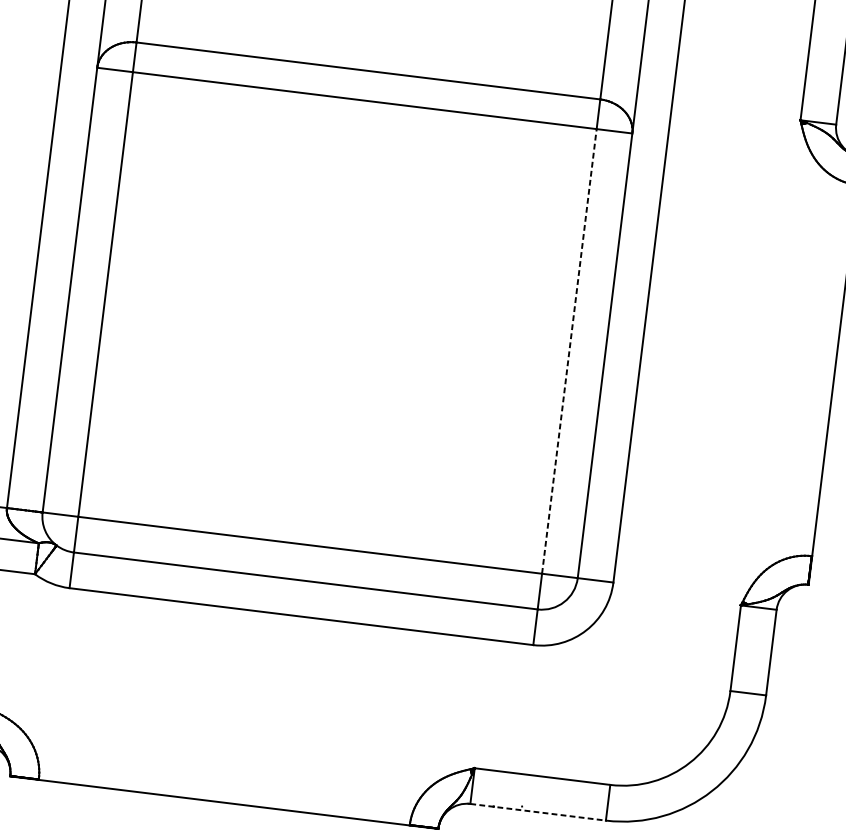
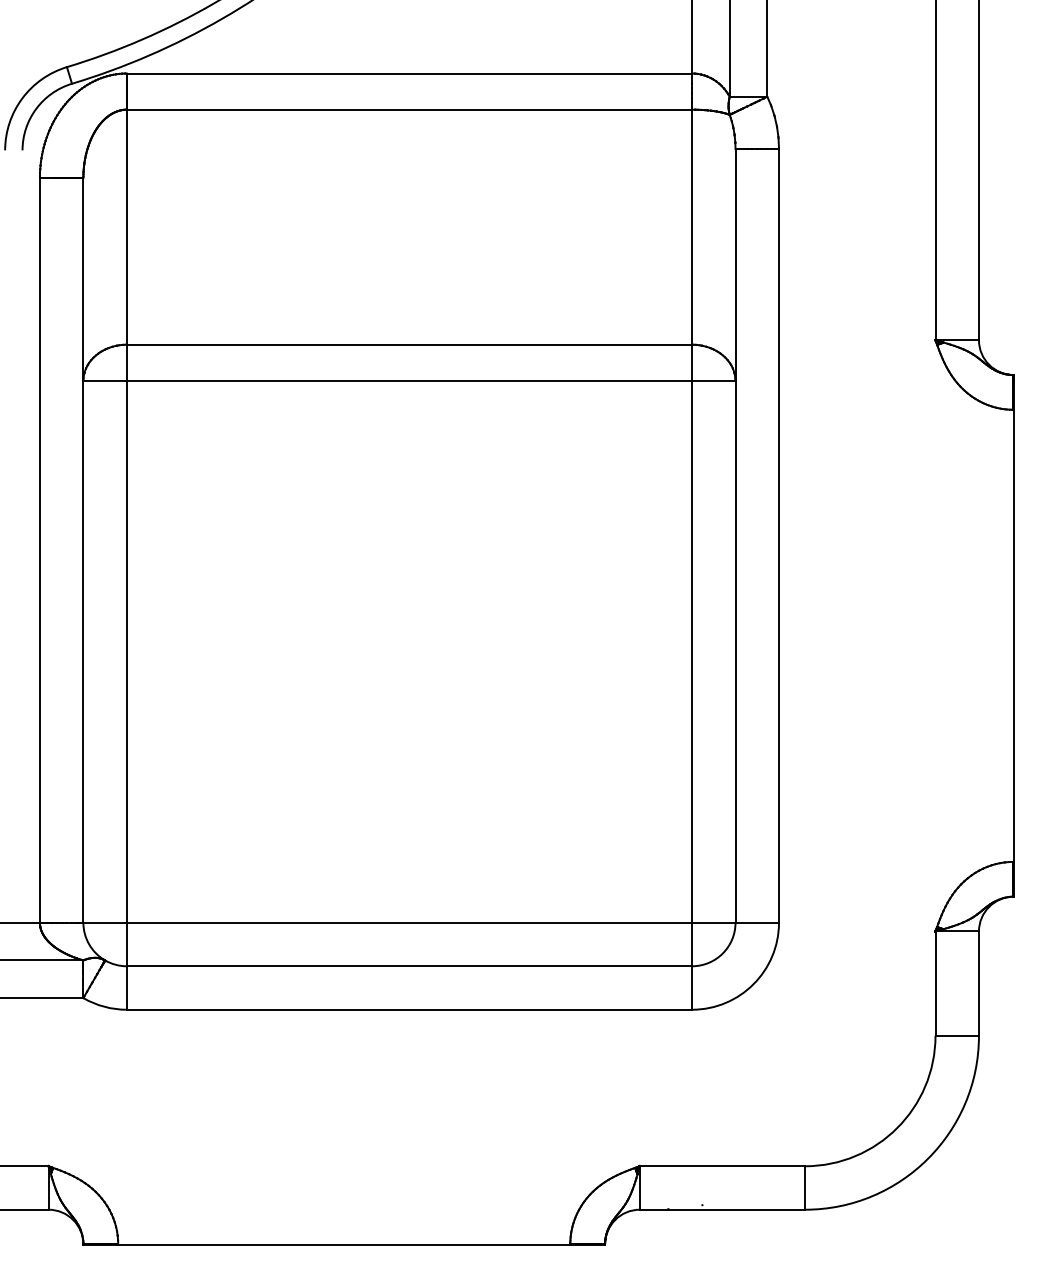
line: (569, 351) -> (692, 651), dashed -> solid
line: (538, 812) -> (722, 1209), dashed -> solid

